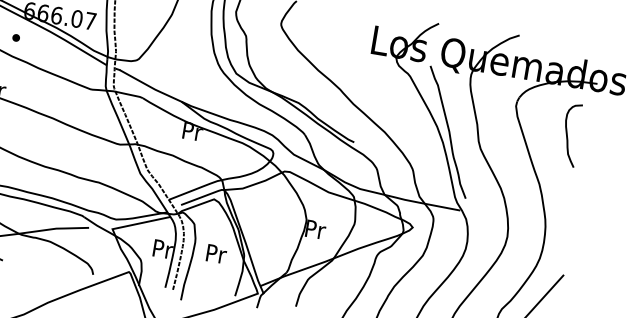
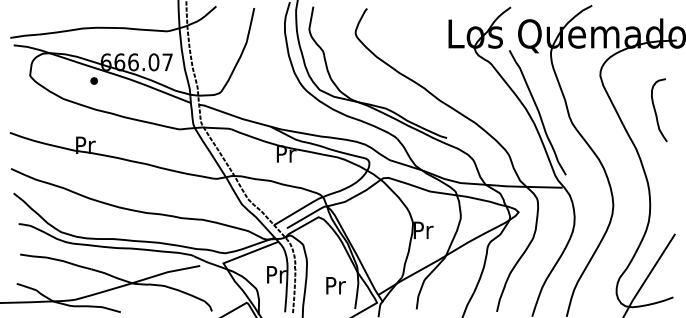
part: (15, 37) -> (93, 80), moved
curve: (568, 135) -> (656, 111), moved
text: (216, 253) -> (335, 285), moved

